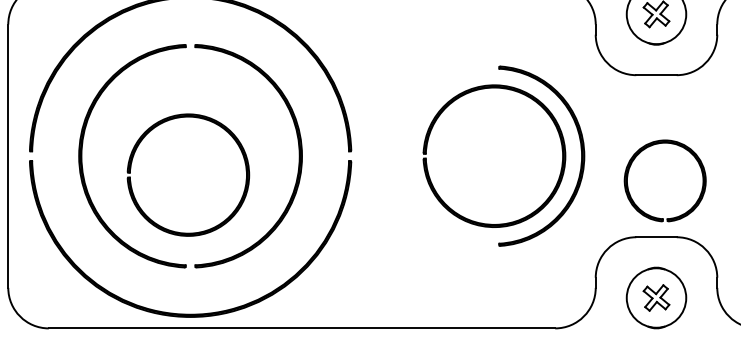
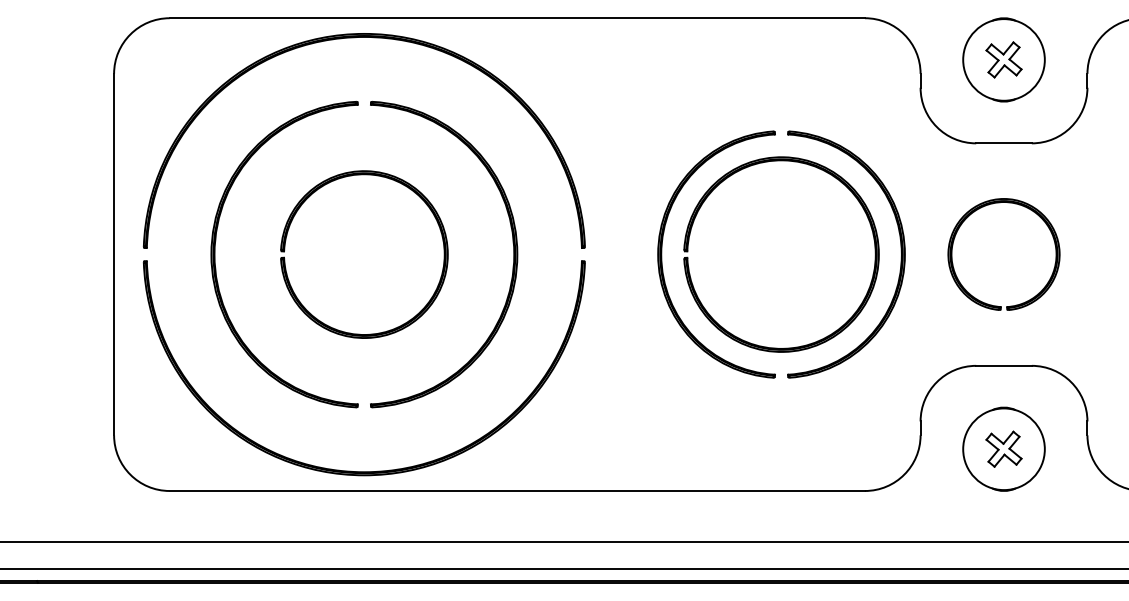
part: (224, 130) -> (414, 193), moved
part: (407, 156) -> (662, 254), added
part: (629, 171) -> (954, 241), moved

